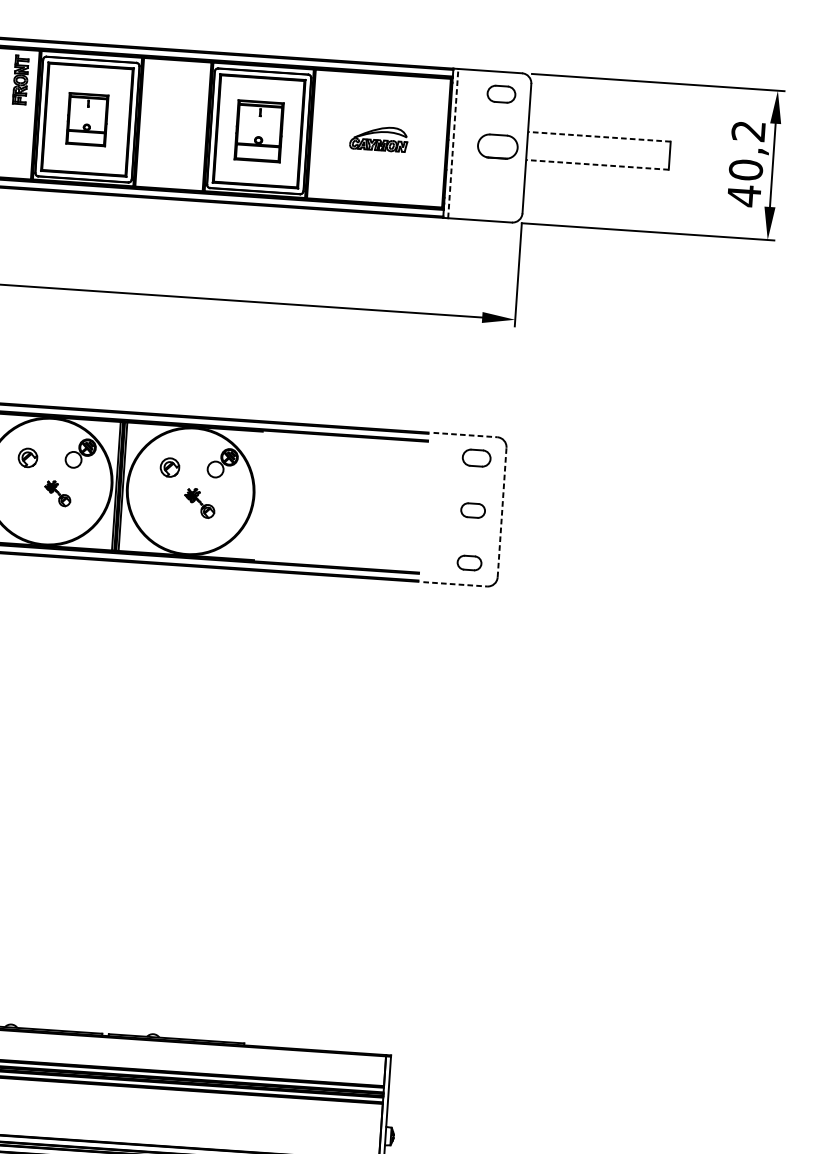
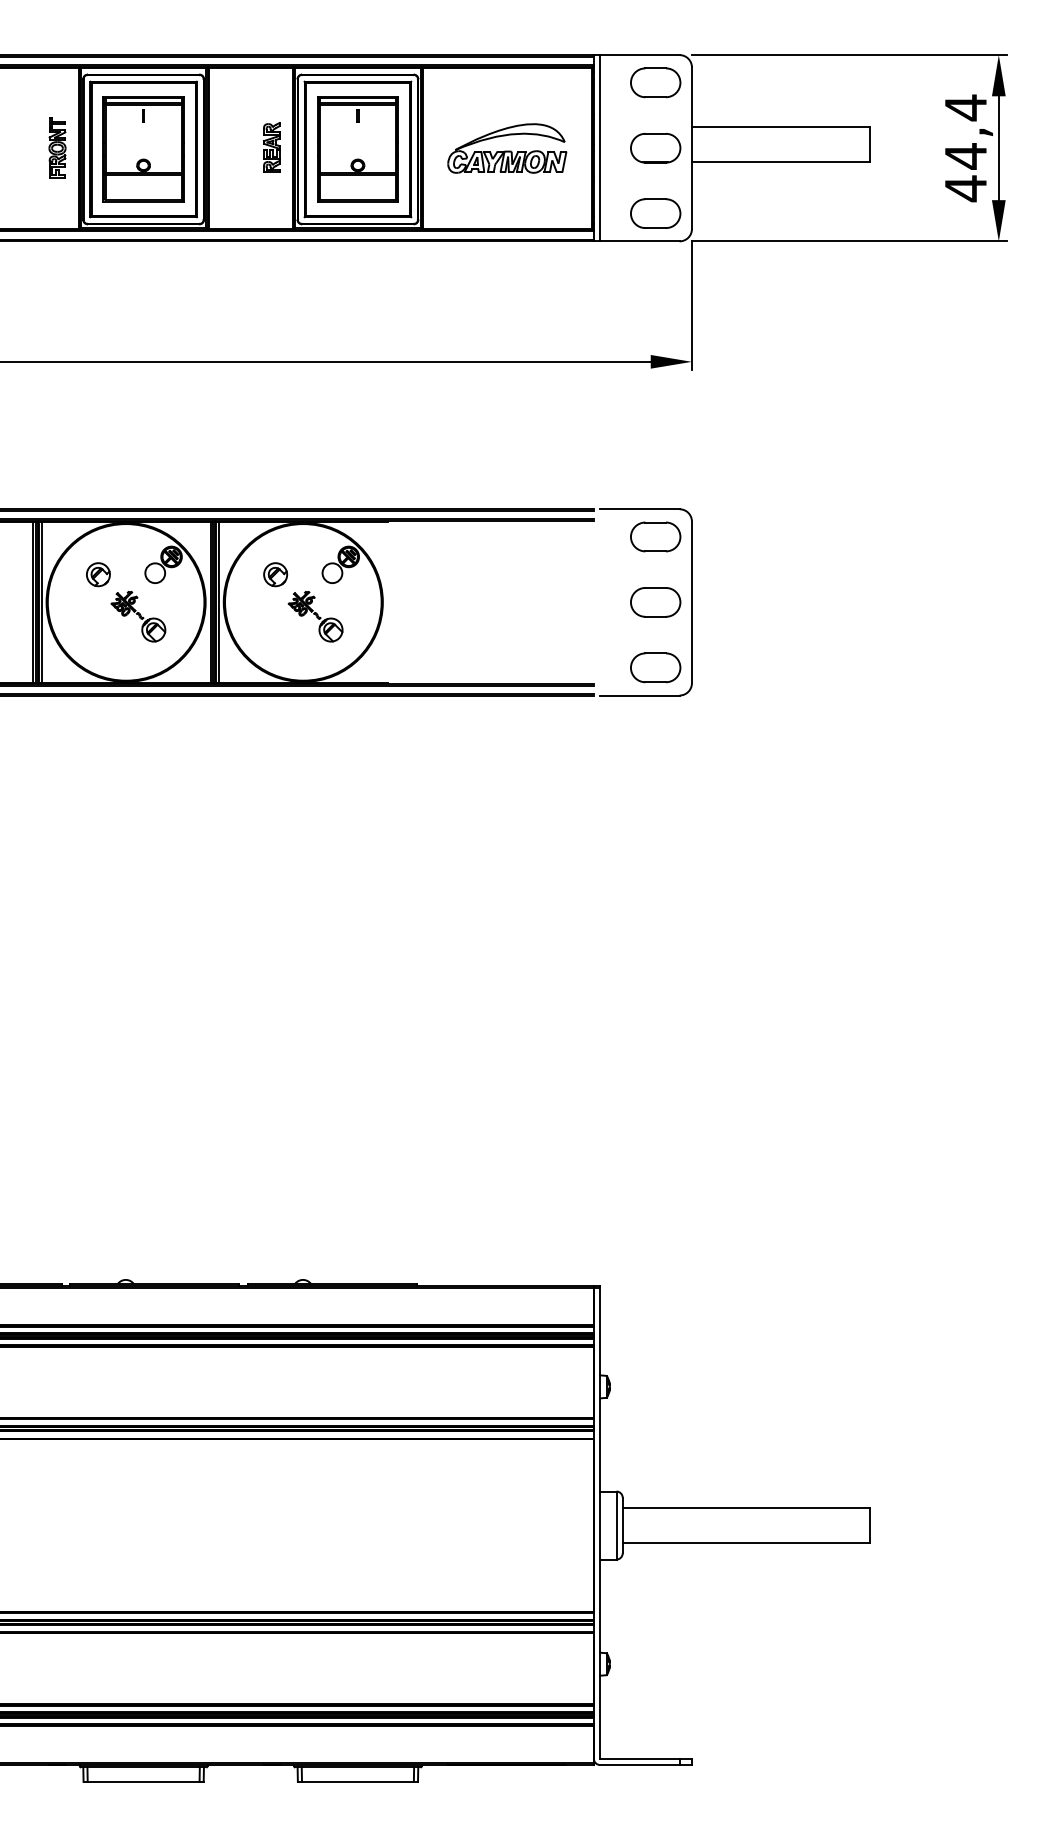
part: (20, 79) -> (57, 147), moved
part: (501, 93) -> (655, 82), size x1.43
part: (87, 119) -> (143, 149), size x1.67
part: (190, 125) -> (271, 147), added
part: (258, 131) -> (357, 149), size x1.43
line: (598, 136) -> (780, 127), dashed -> solid
part: (379, 138) -> (507, 148), size x1.67
line: (453, 143) -> (600, 147), dashed -> solid
text: (747, 150) -> (965, 131), 40,2 -> 44,4
line: (597, 164) -> (780, 162), dashed -> solid
part: (494, 198) -> (655, 213), added
line: (465, 435) -> (639, 509), dashed -> solid
part: (476, 457) -> (655, 536), size x1.43
part: (57, 493) -> (138, 616), size x1.67
part: (199, 503) -> (315, 616), size x1.43
part: (472, 510) -> (655, 602), size x1.67
line: (501, 512) -> (691, 602), dashed -> solid
part: (469, 562) -> (655, 667), size x1.67
line: (454, 584) -> (639, 695), dashed -> solid

